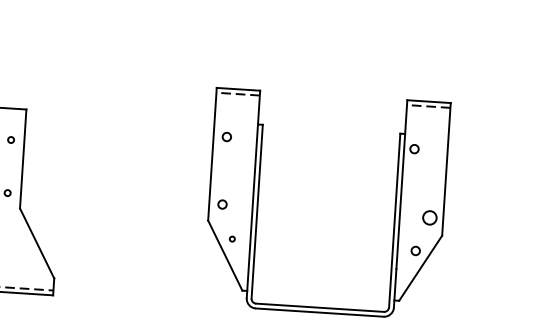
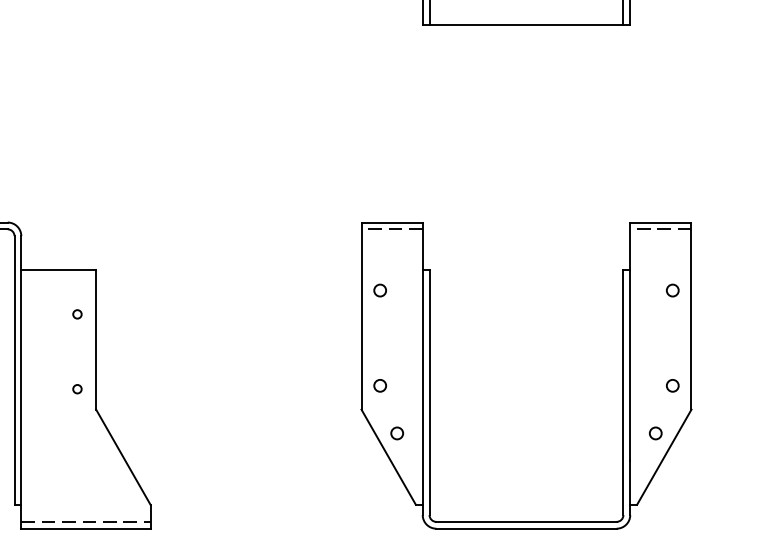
circle: (414, 149) -> (672, 290), moved
circle: (429, 217) -> (672, 385), size x0.62
circle: (231, 239) -> (396, 433), size x1.67

